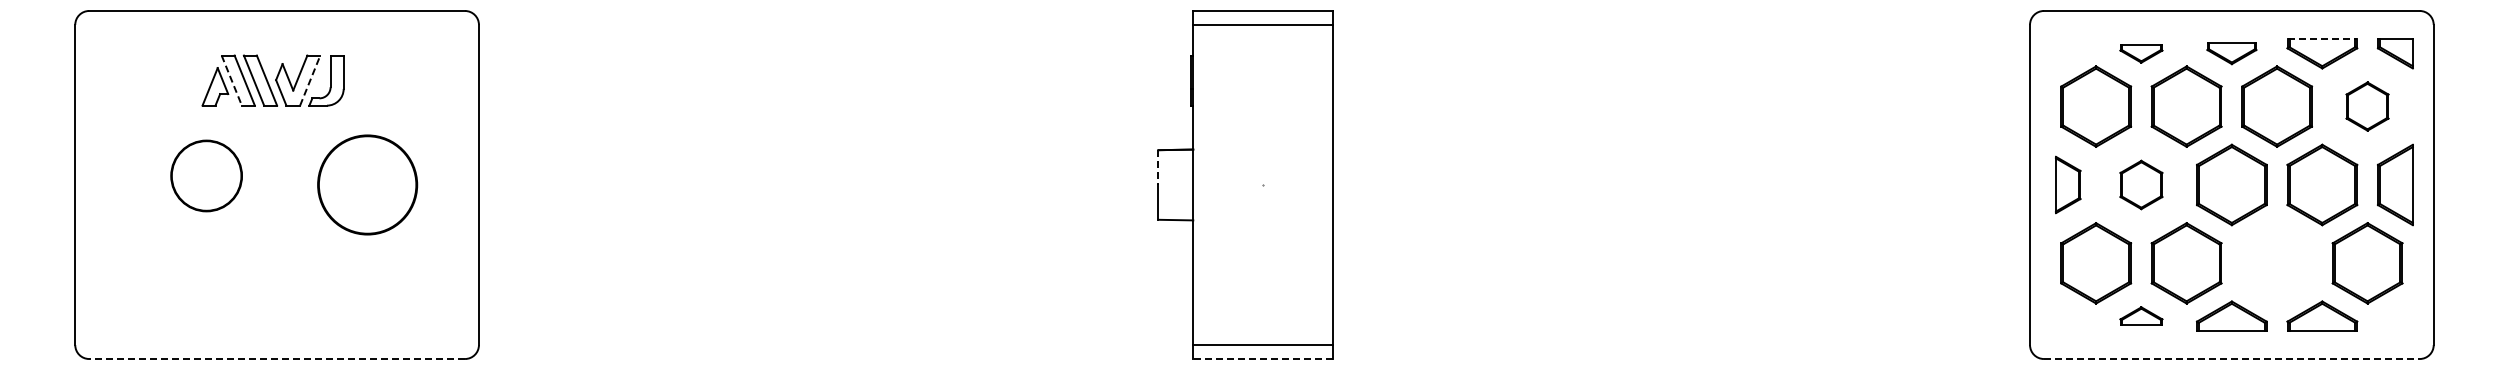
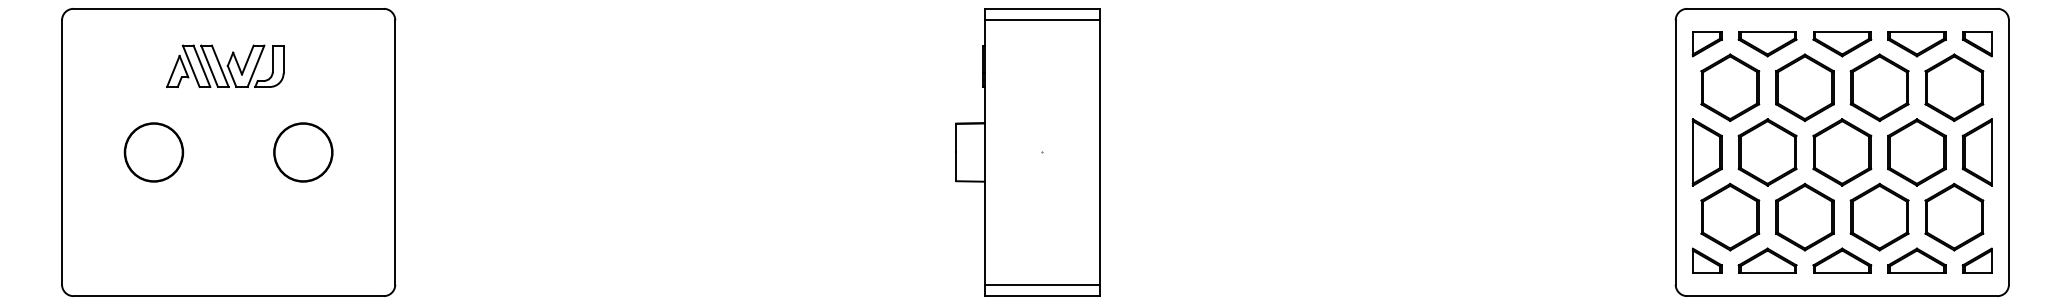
line: (2322, 38) -> (1917, 31), dashed -> solid
part: (2067, 53) -> (1706, 43), added
part: (2141, 53) -> (1767, 43), size x1.67
part: (2231, 53) -> (1842, 43), size x1.43
line: (310, 80) -> (256, 66), dashed -> solid
line: (231, 81) -> (191, 67), dashed -> solid
part: (2367, 106) -> (1954, 87), size x1.67
line: (1158, 168) -> (956, 138), dashed -> solid
part: (206, 175) -> (153, 152), moved
part: (367, 184) -> (303, 152), size x0.71
part: (2067, 184) -> (1706, 152), size x1.43
part: (2141, 184) -> (1767, 152), size x1.67
part: (2277, 263) -> (1879, 217), added
part: (2067, 315) -> (1706, 260), added
part: (2141, 315) -> (1767, 260), size x1.67
part: (2394, 315) -> (1976, 260), added
line: (277, 359) -> (228, 296), dashed -> solid
line: (1262, 359) -> (1042, 296), dashed -> solid
line: (2231, 359) -> (1842, 296), dashed -> solid

